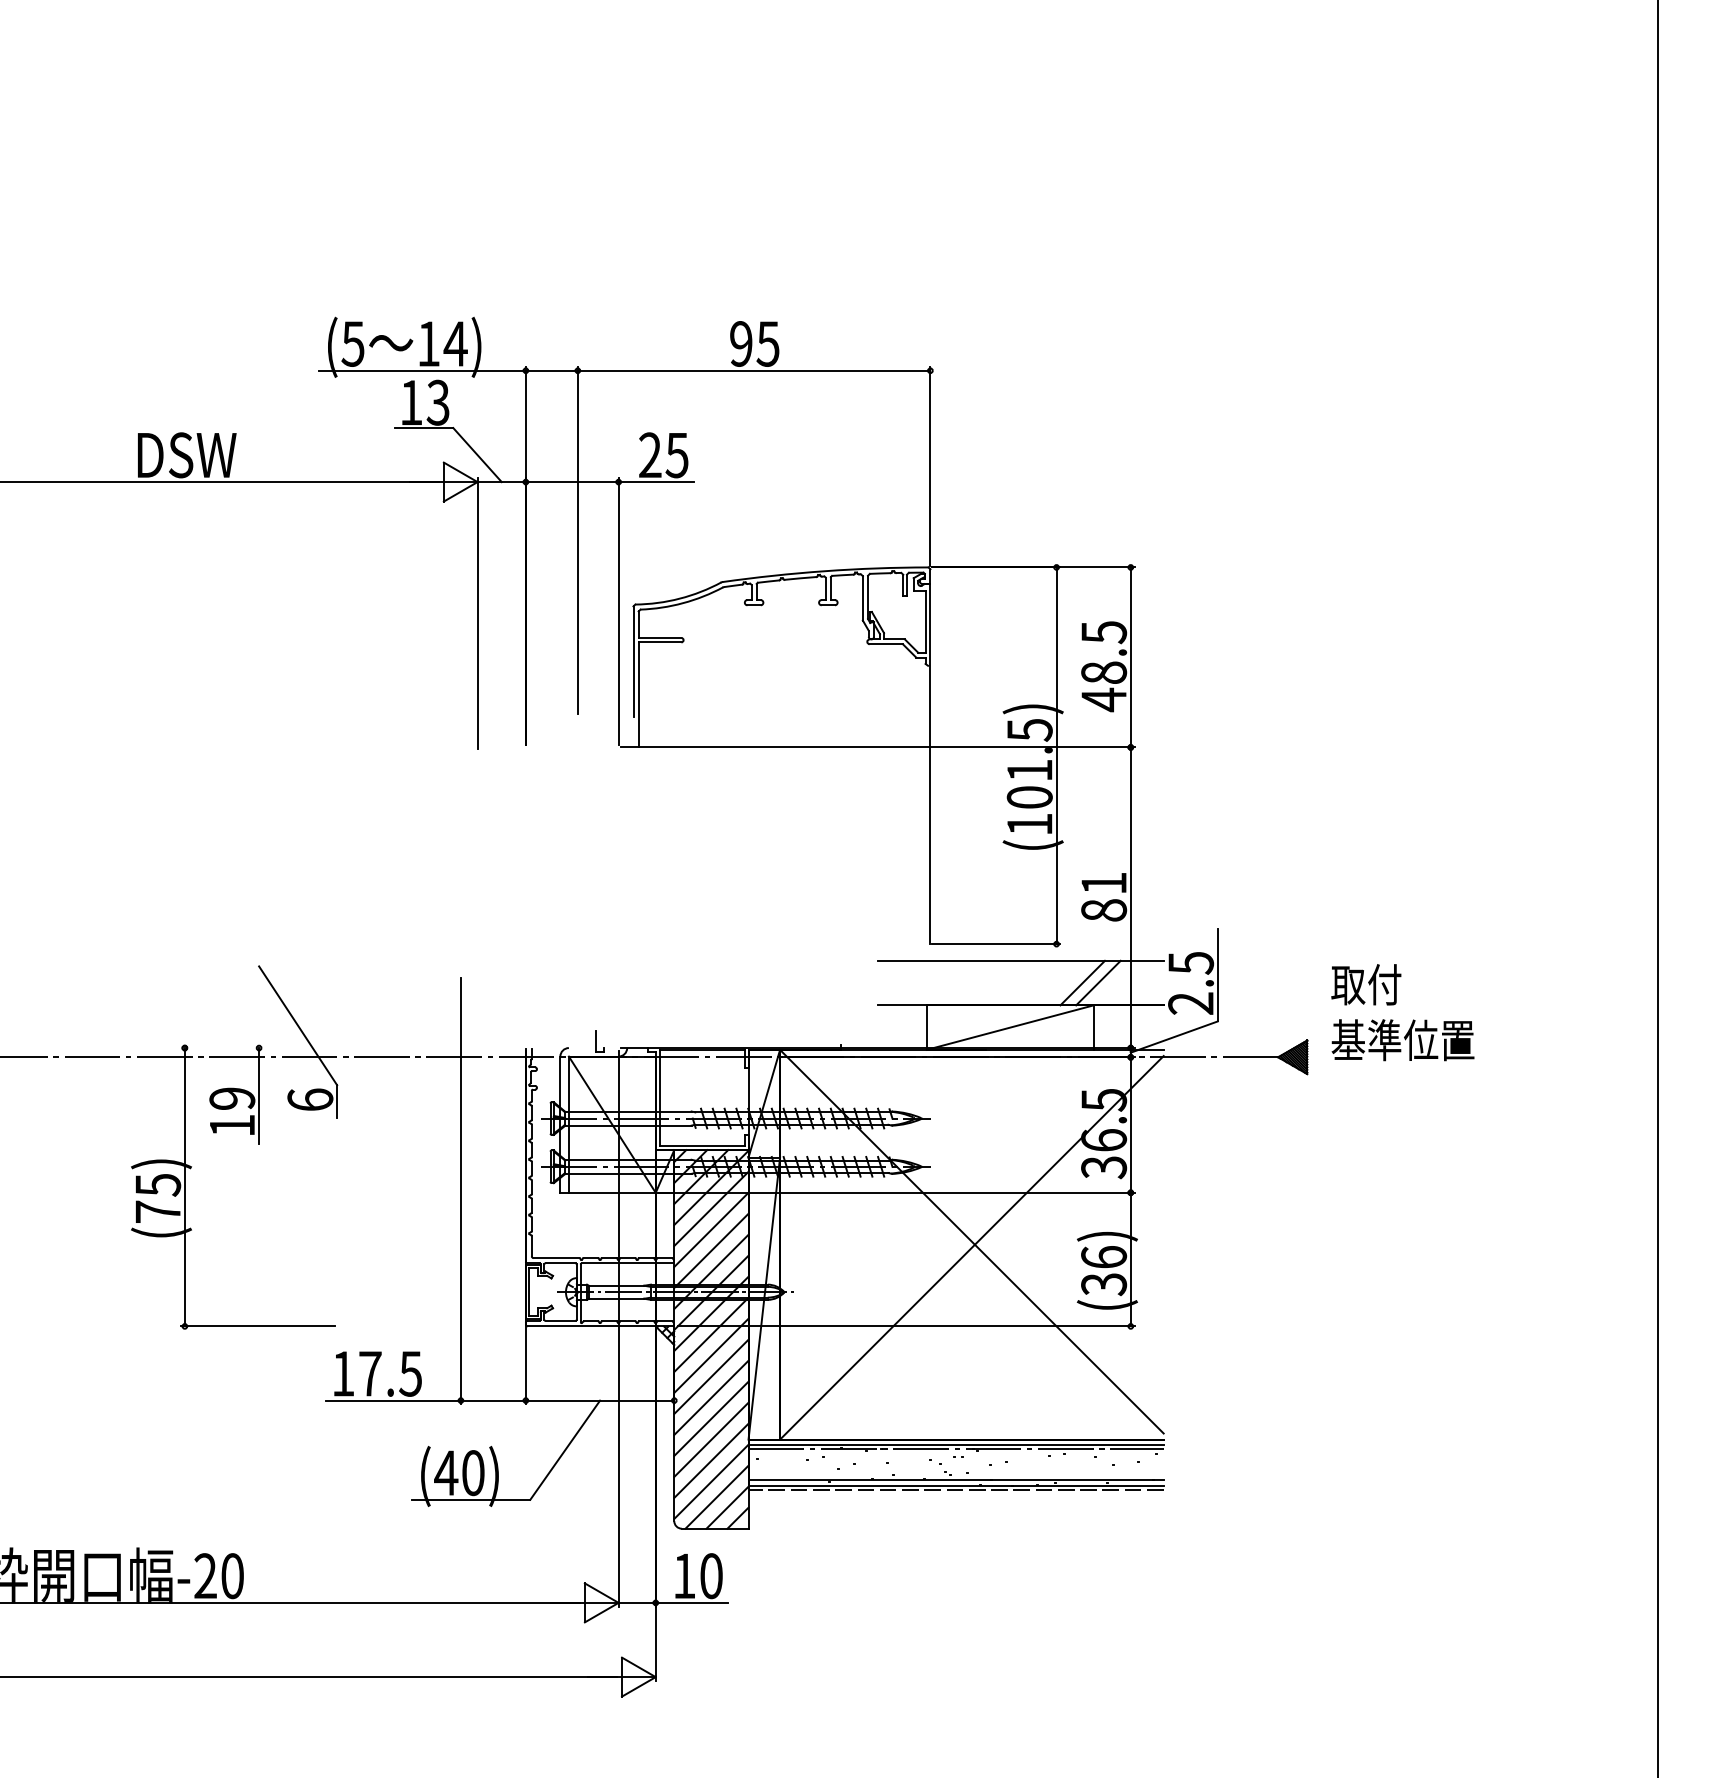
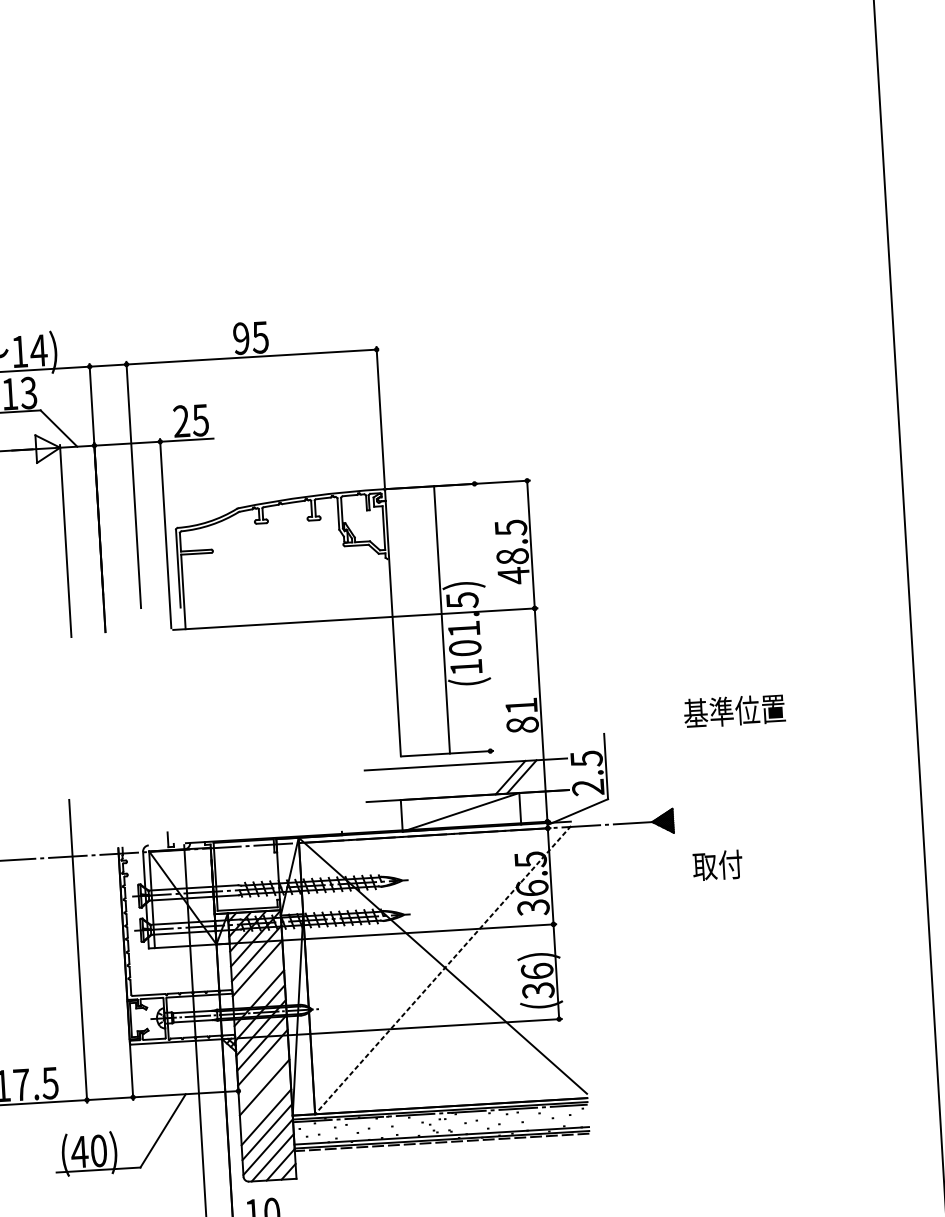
line: (1056, 755) -> (441, 619), moved
text: (1366, 984) -> (717, 865), moved
text: (1402, 1040) -> (734, 711), moved
line: (971, 1248) -> (442, 970), solid -> dashed
line: (711, 1250) -> (258, 983), removed
line: (711, 1376) -> (263, 1072), removed
line: (711, 1418) -> (265, 1102), removed

